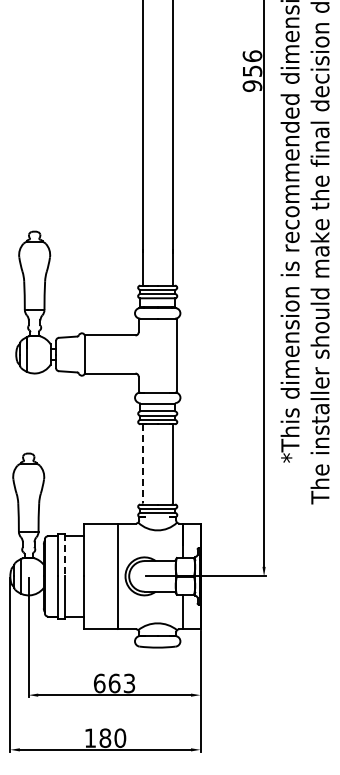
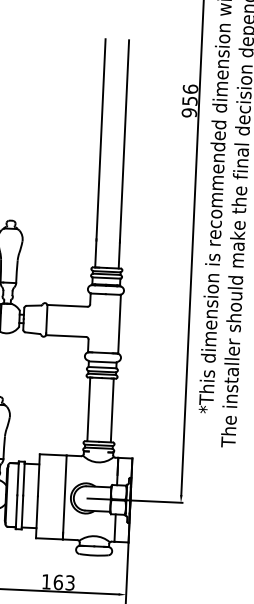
line: (142, 463) -> (88, 408), dashed -> solid
line: (65, 555) -> (24, 478), dashed -> solid
text: (99, 683) -> (46, 581), 663 -> 163

